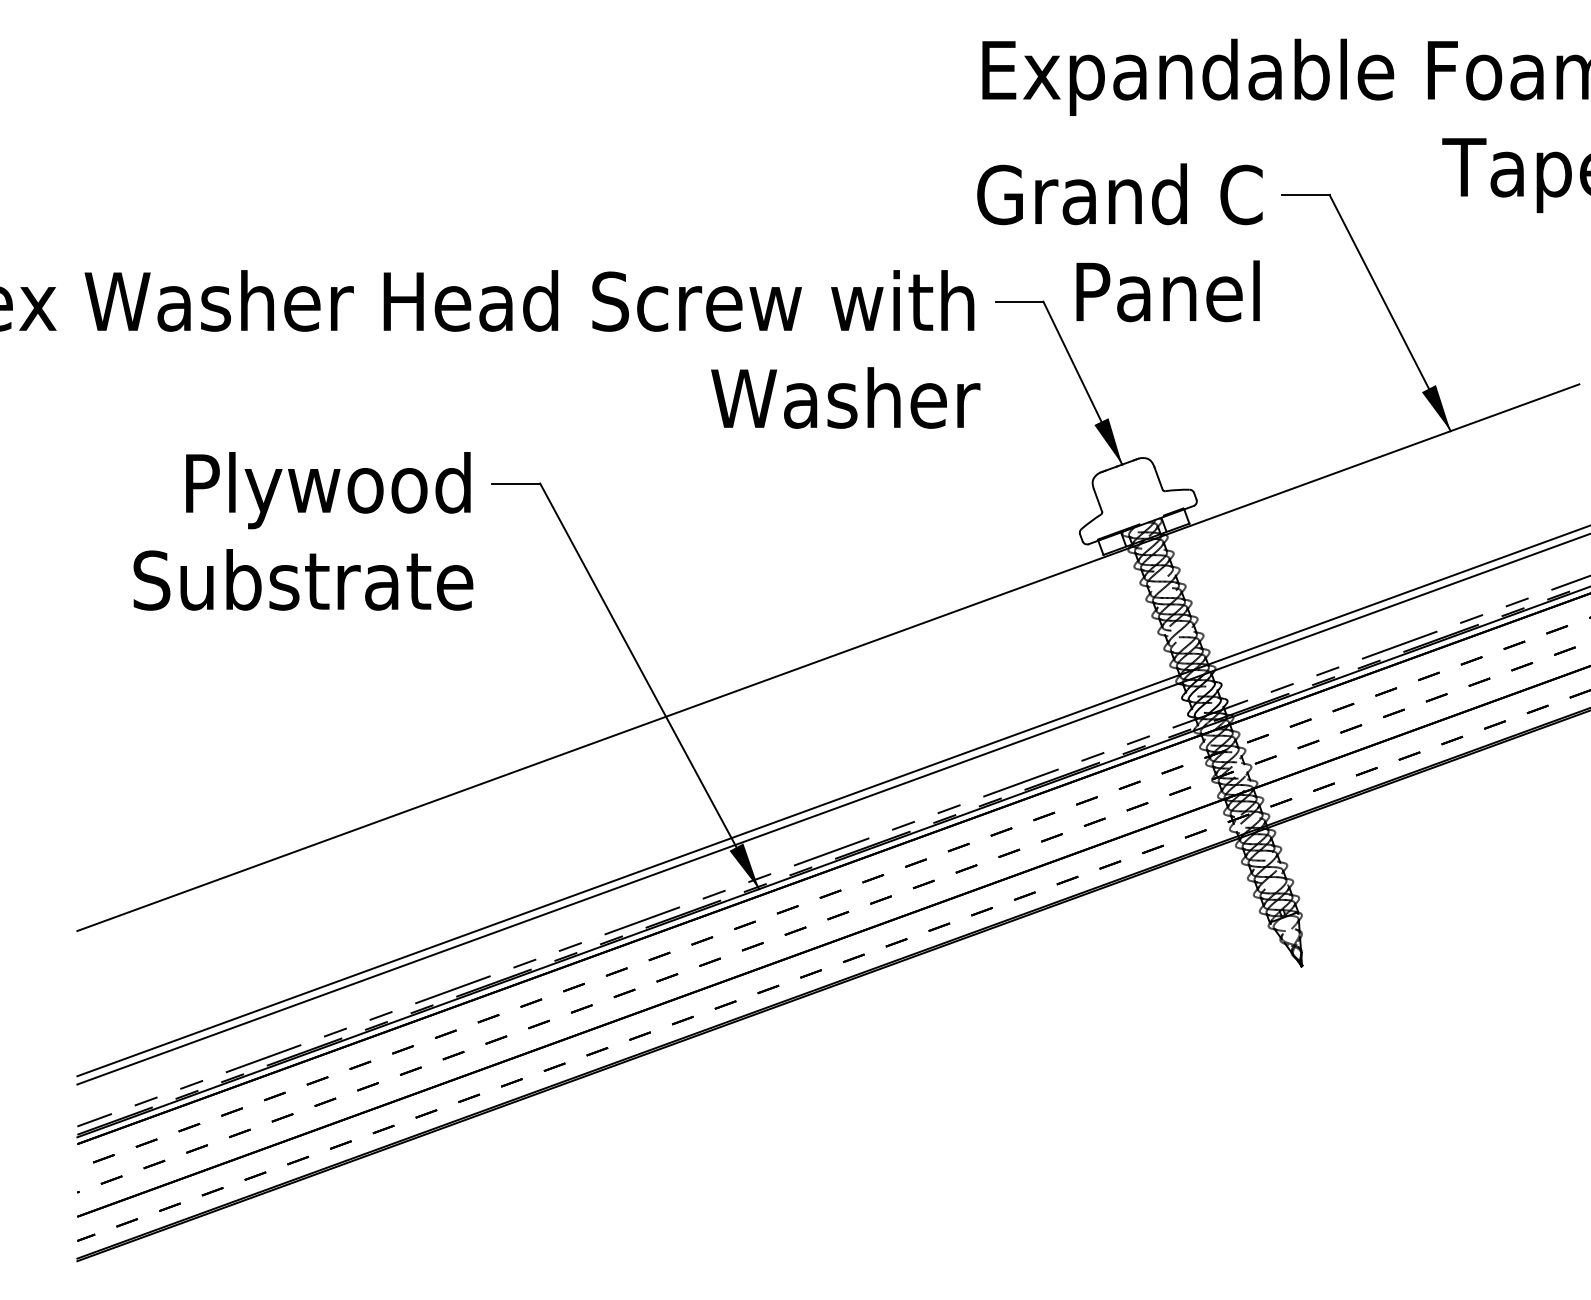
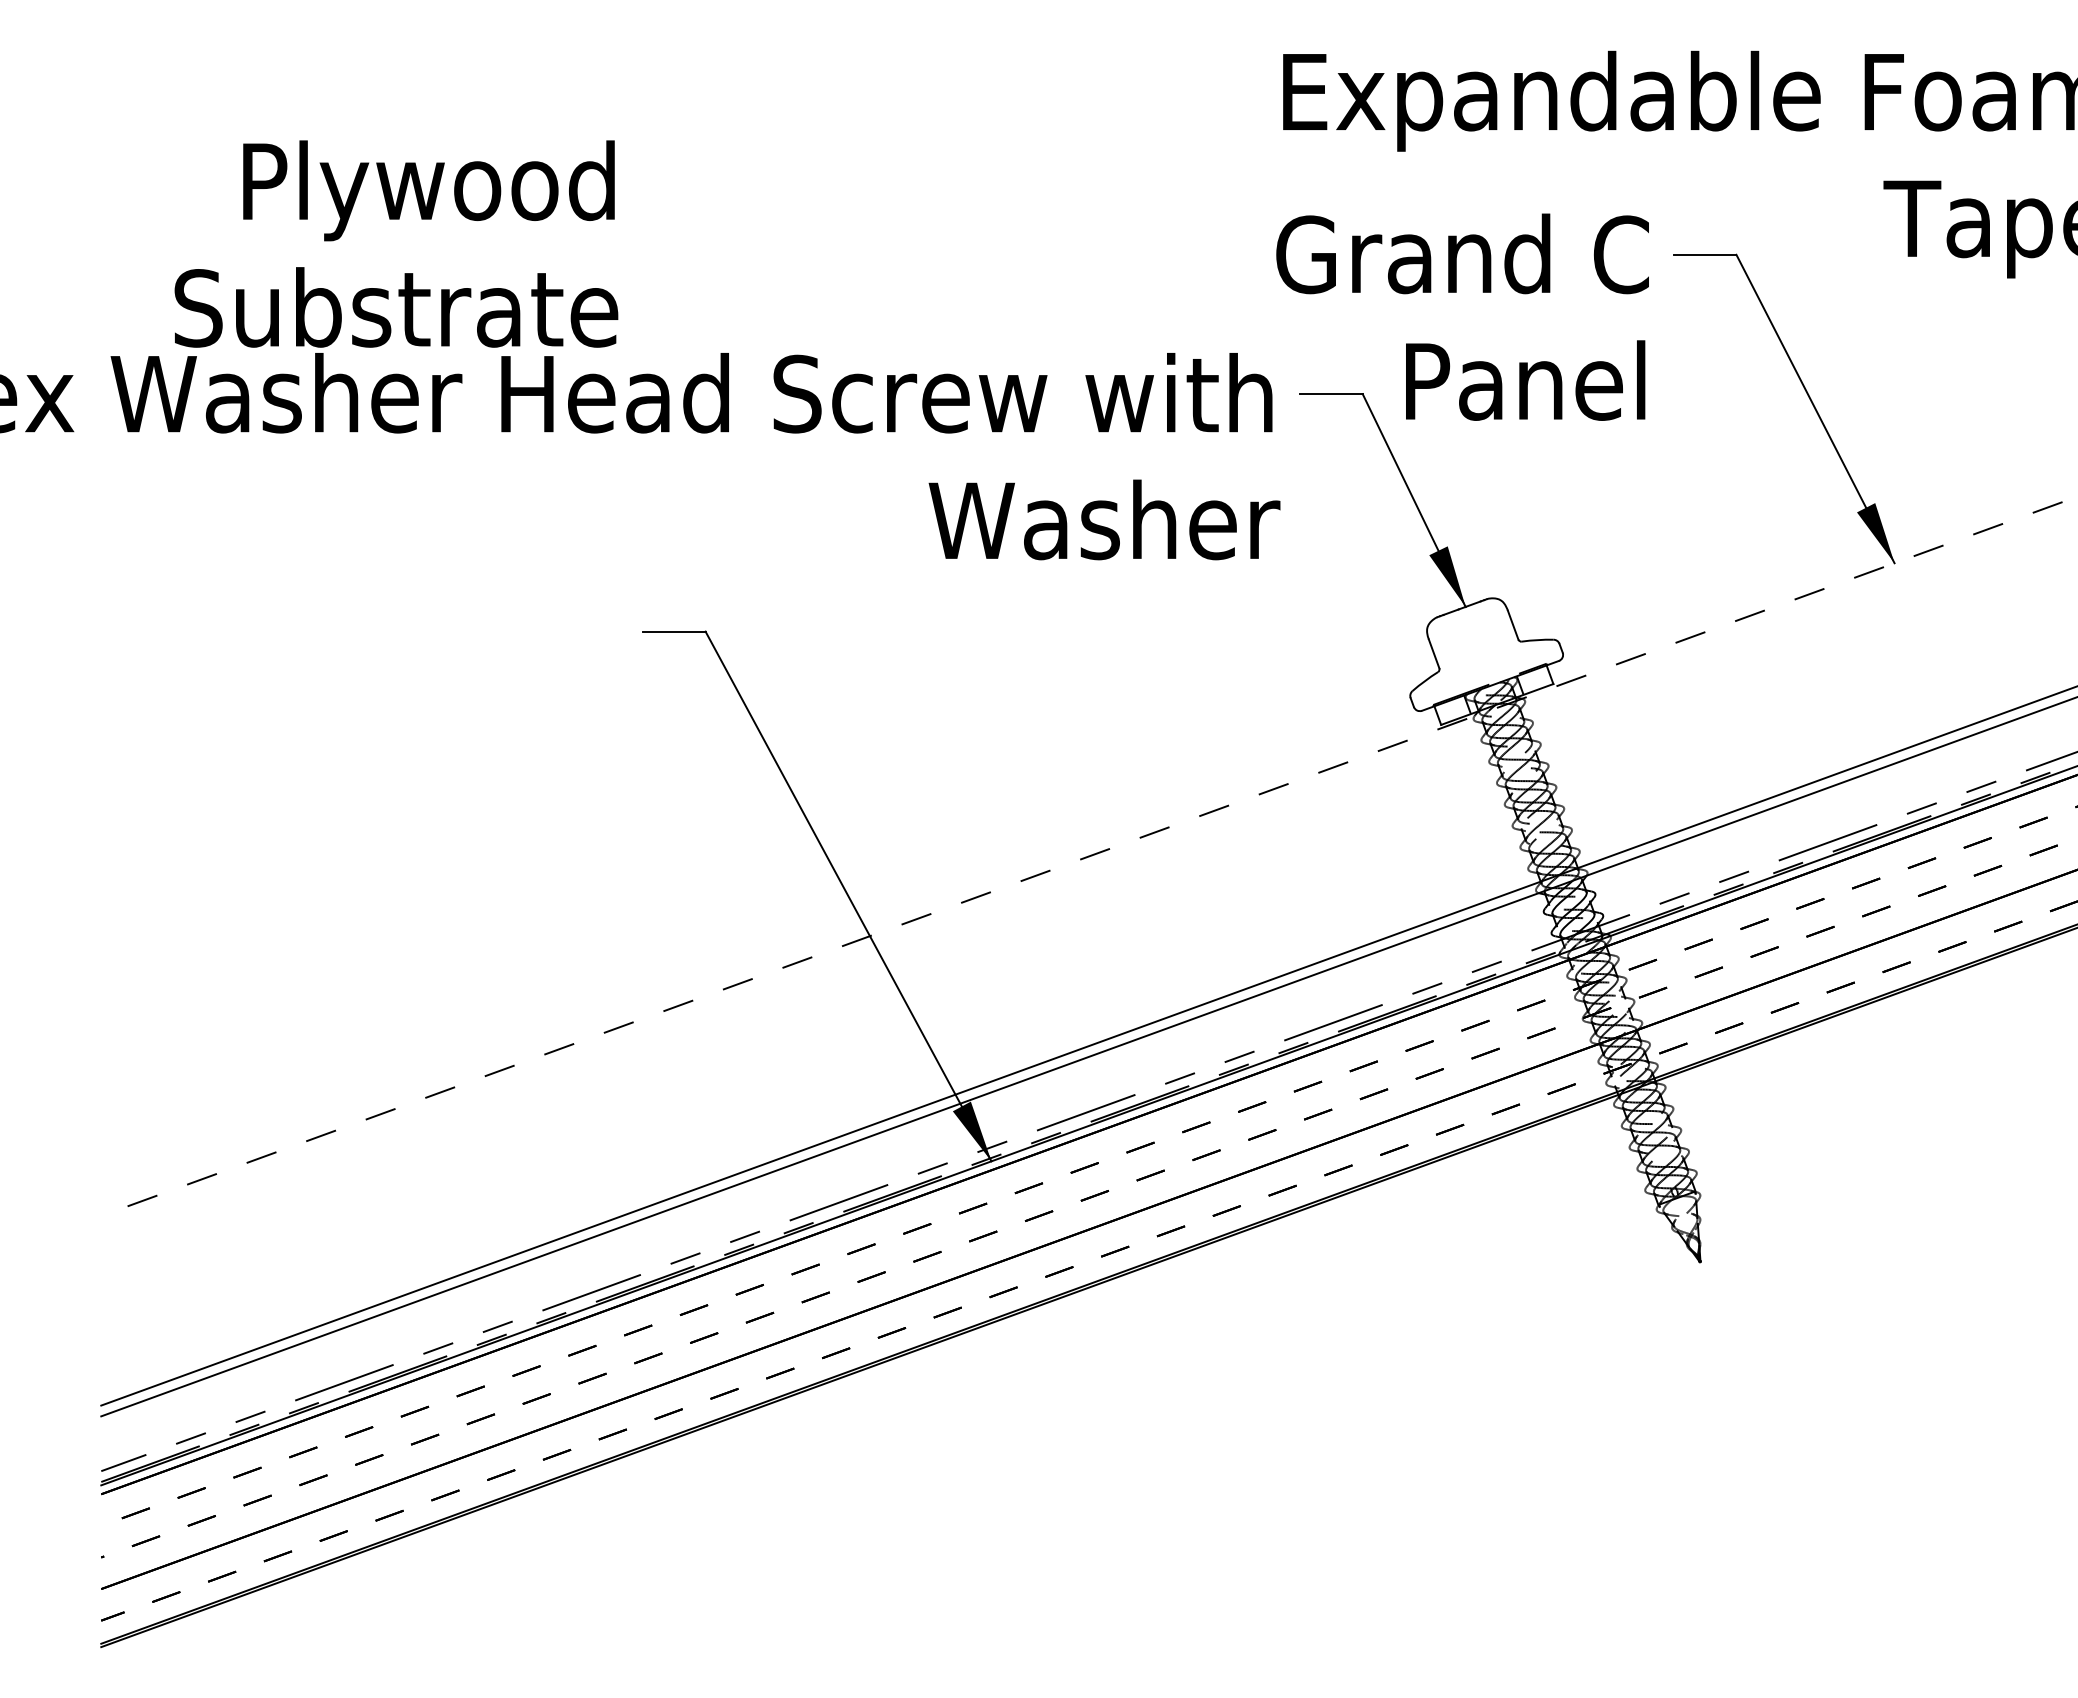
text: (303, 530) -> (396, 243), moved
line: (828, 658) -> (1081, 859), solid -> dashed

